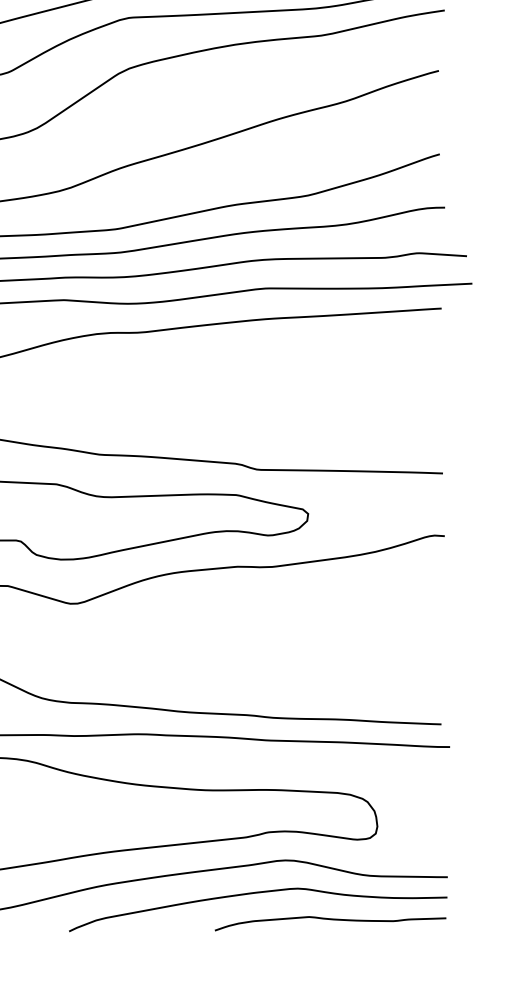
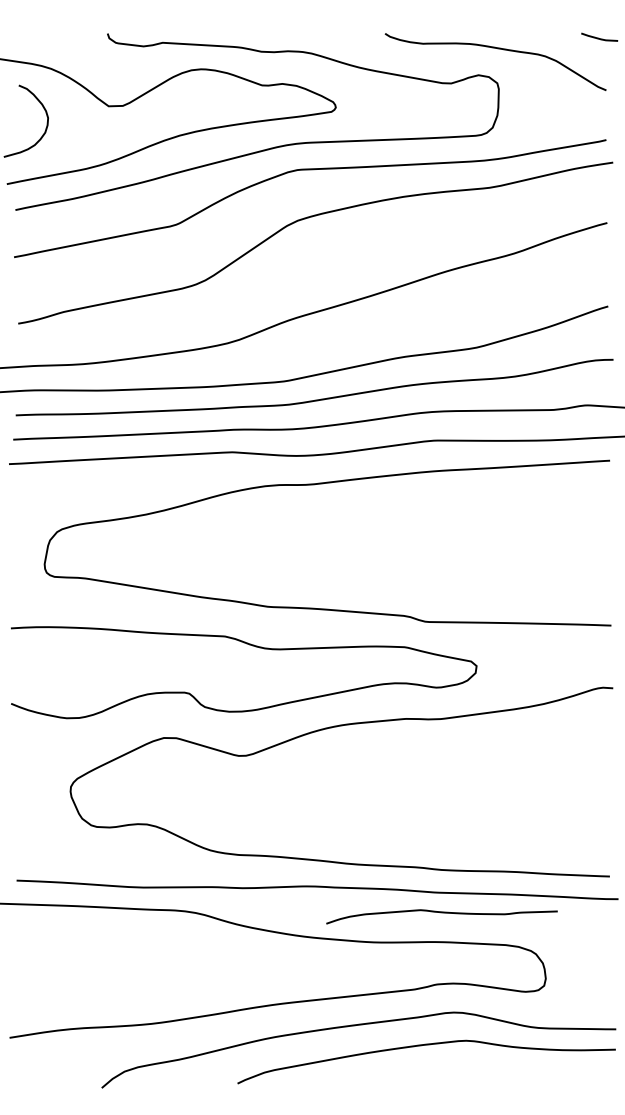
curve: (330, 920) -> (441, 913), moved

